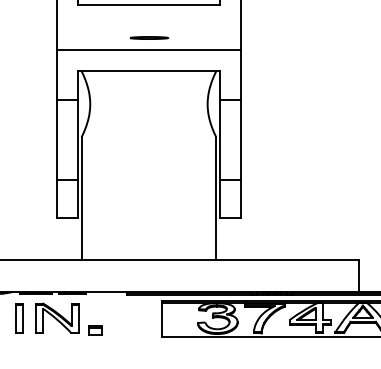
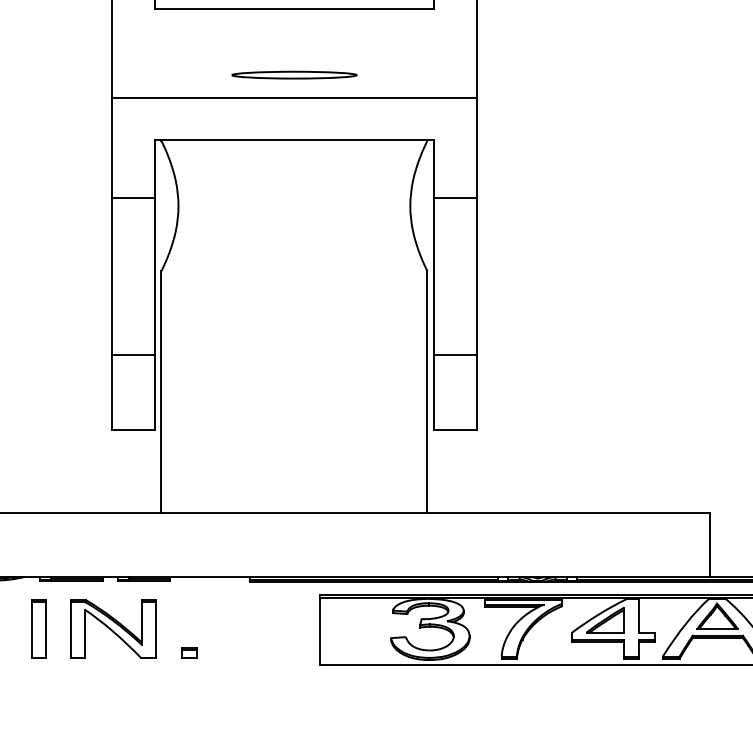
part: (149, 37) -> (295, 74), size x1.67
part: (95, 330) -> (188, 652), size x0.62

